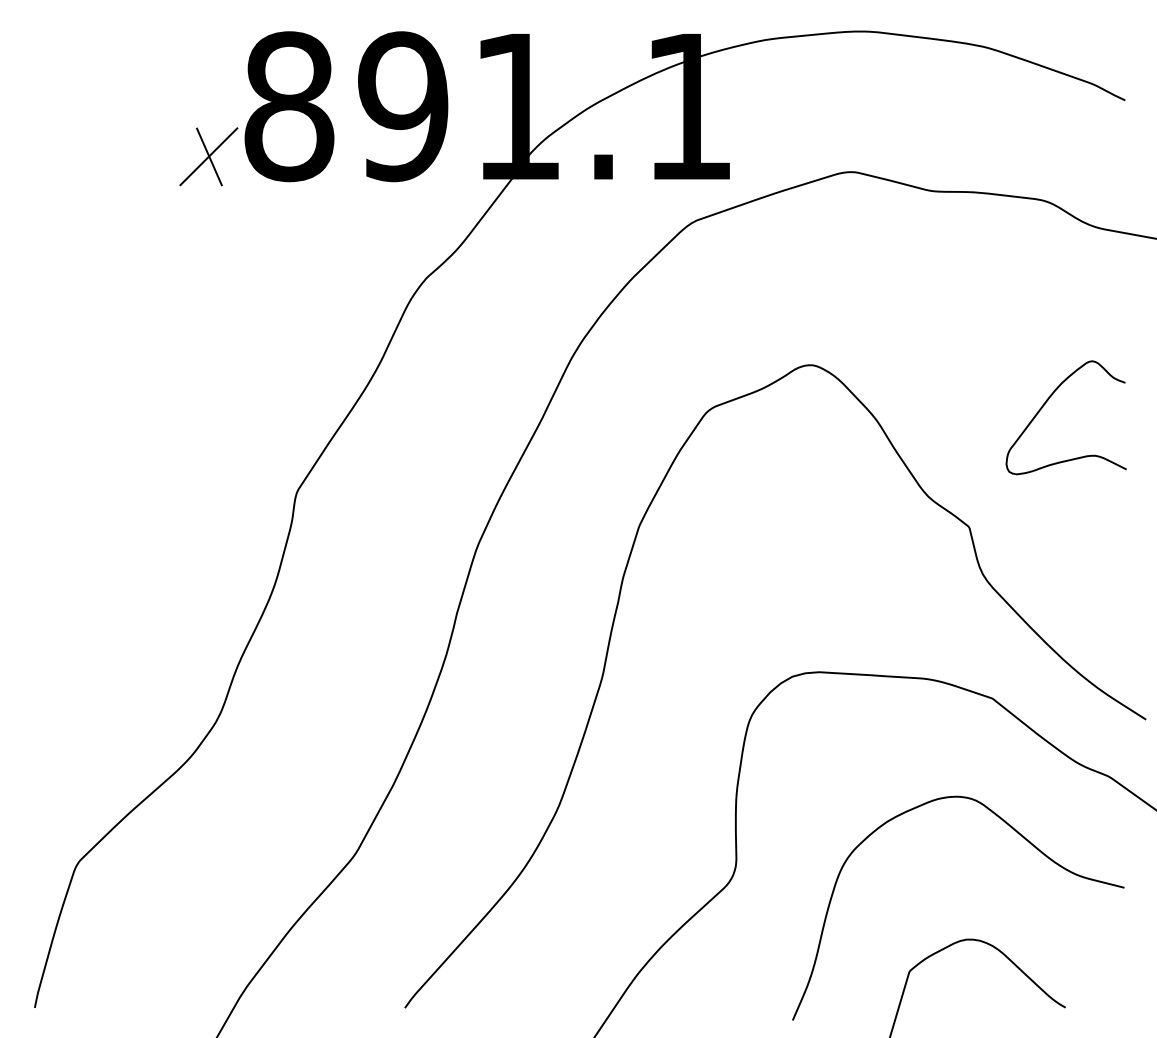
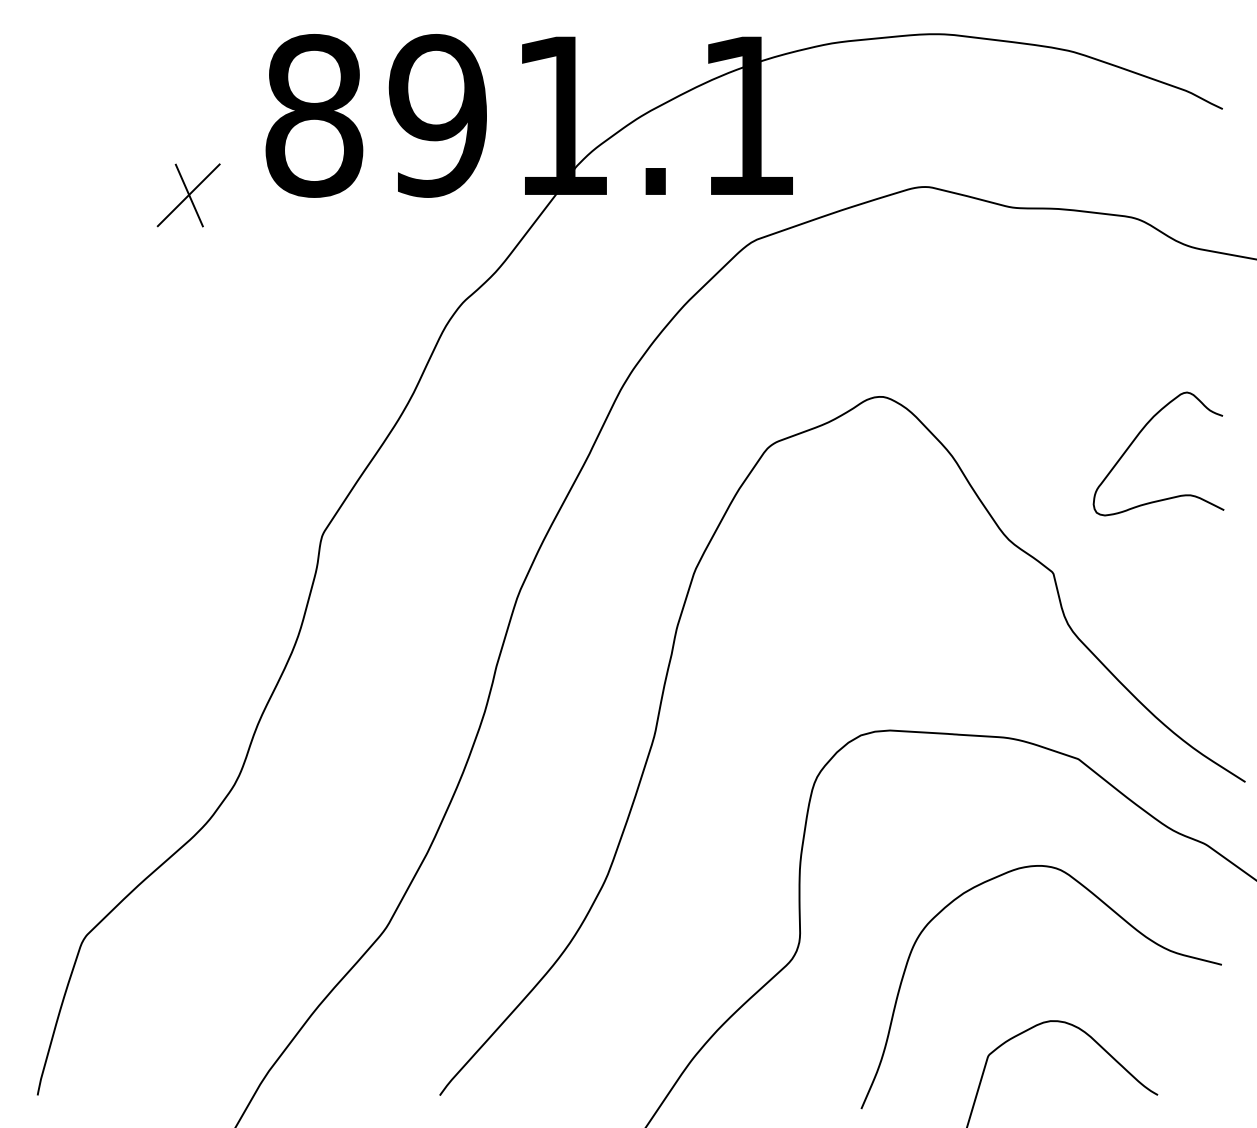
part: (208, 156) -> (188, 195), moved

